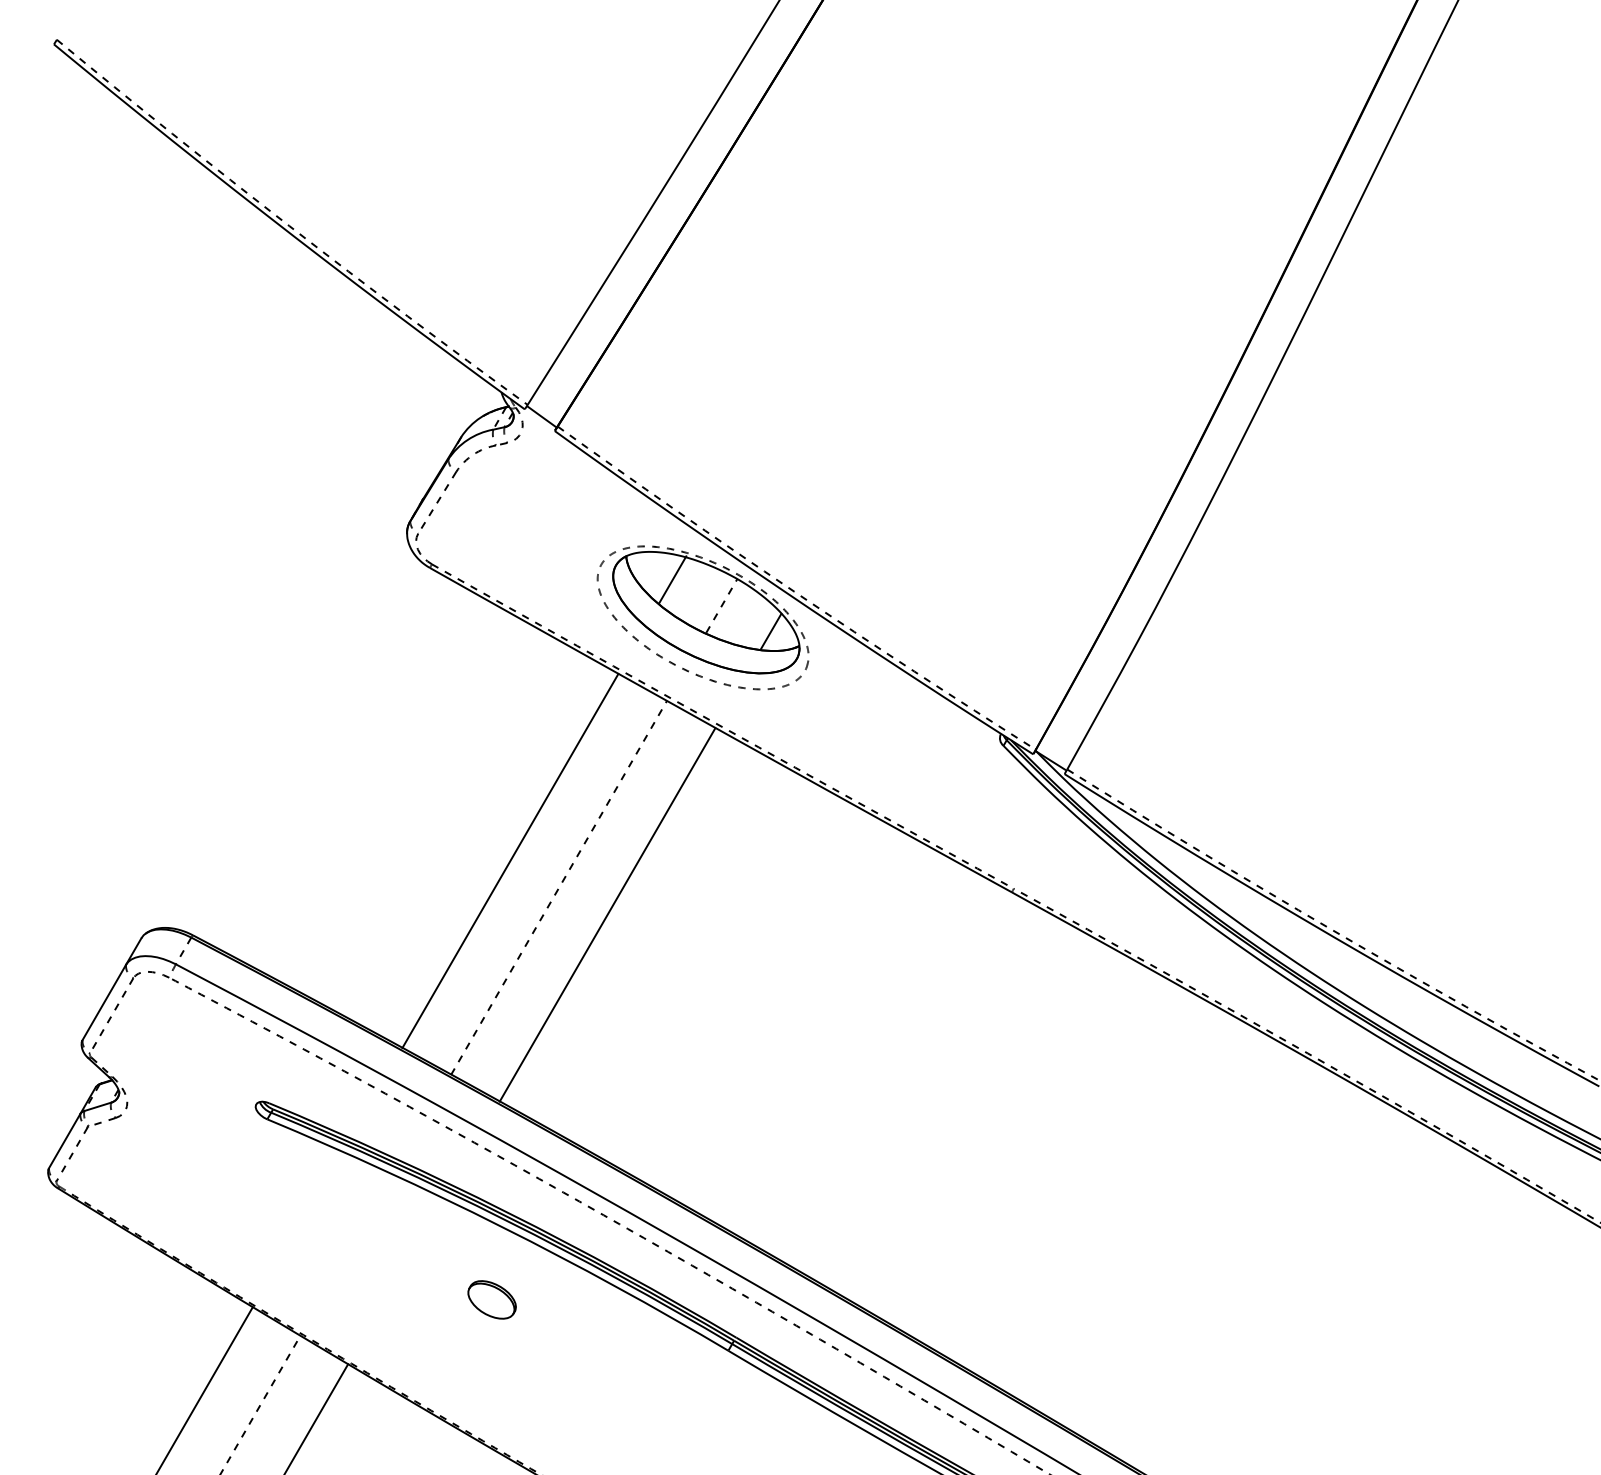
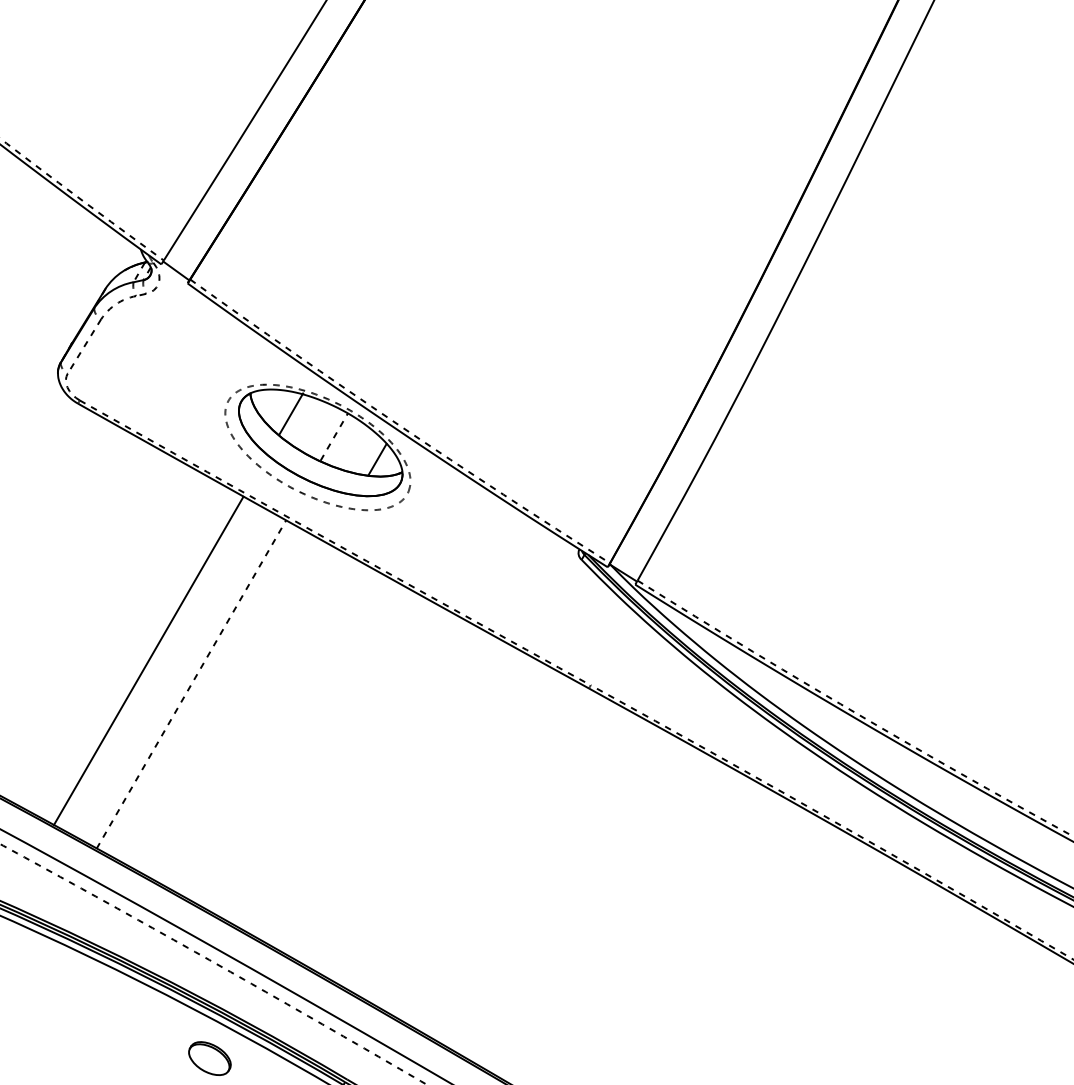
line: (607, 914) -> (233, 707), removed
part: (491, 1299) -> (209, 1058), moved

